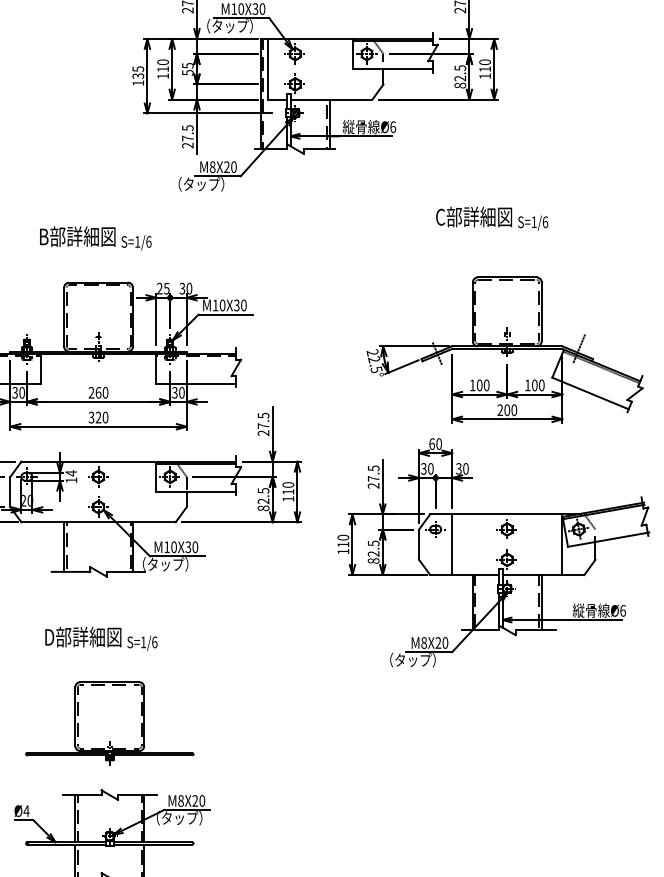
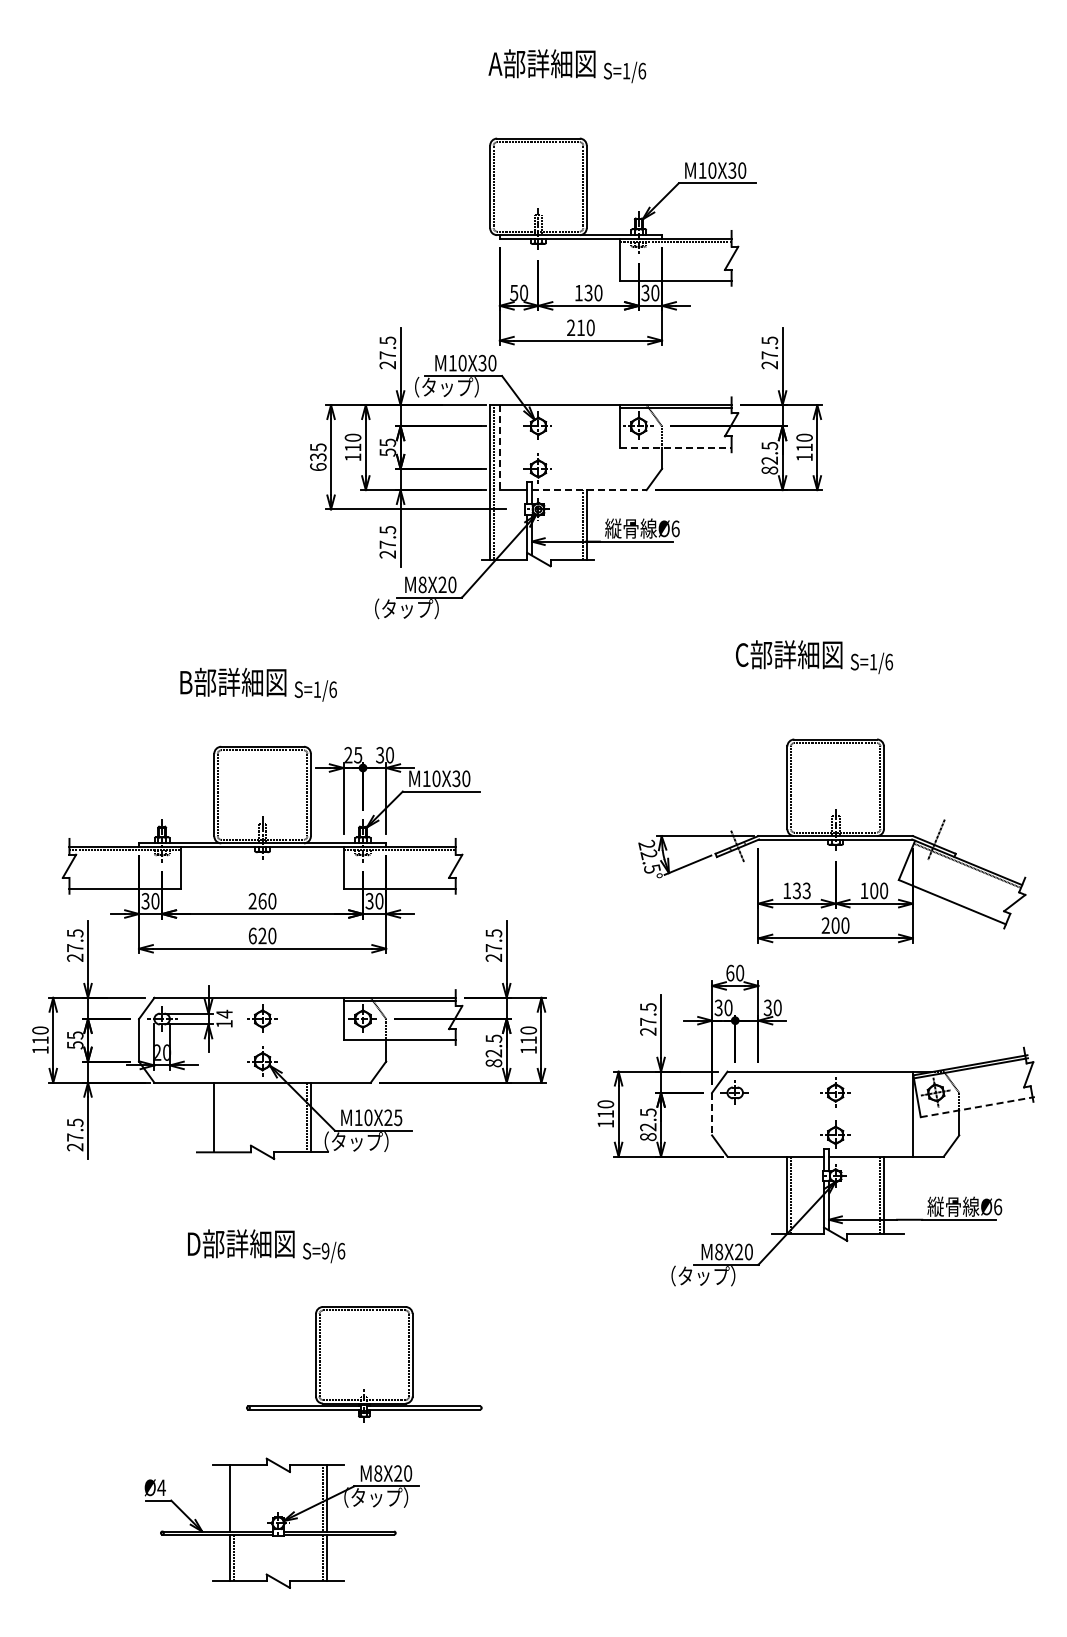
line: (267, 69) -> (499, 448), solid -> dashed
line: (393, 69) -> (676, 447), solid -> dashed
text: (138, 82) -> (318, 466), 135 -> 635
line: (331, 99) -> (589, 490), solid -> dashed
text: (482, 385) -> (801, 890), 100 -> 133
text: (91, 417) -> (252, 935), 320 -> 620
line: (608, 539) -> (977, 1107), solid -> dashed
line: (419, 544) -> (712, 1114), solid -> dashed
line: (452, 544) -> (758, 1113), removed
line: (66, 547) -> (217, 1117), removed
text: (191, 547) -> (393, 1117), M10X30 -> M10X25
text: (143, 641) -> (325, 1250), S=1/6 -> S=9/6
part: (109, 723) -> (364, 1364), moved
line: (77, 818) -> (233, 1498), removed

